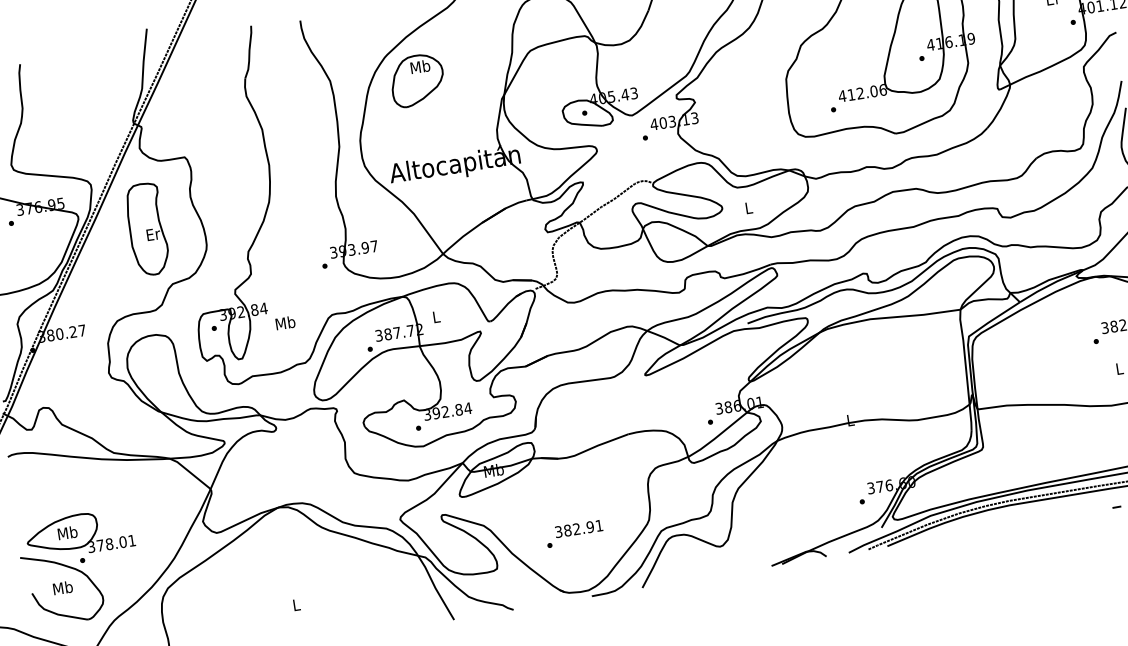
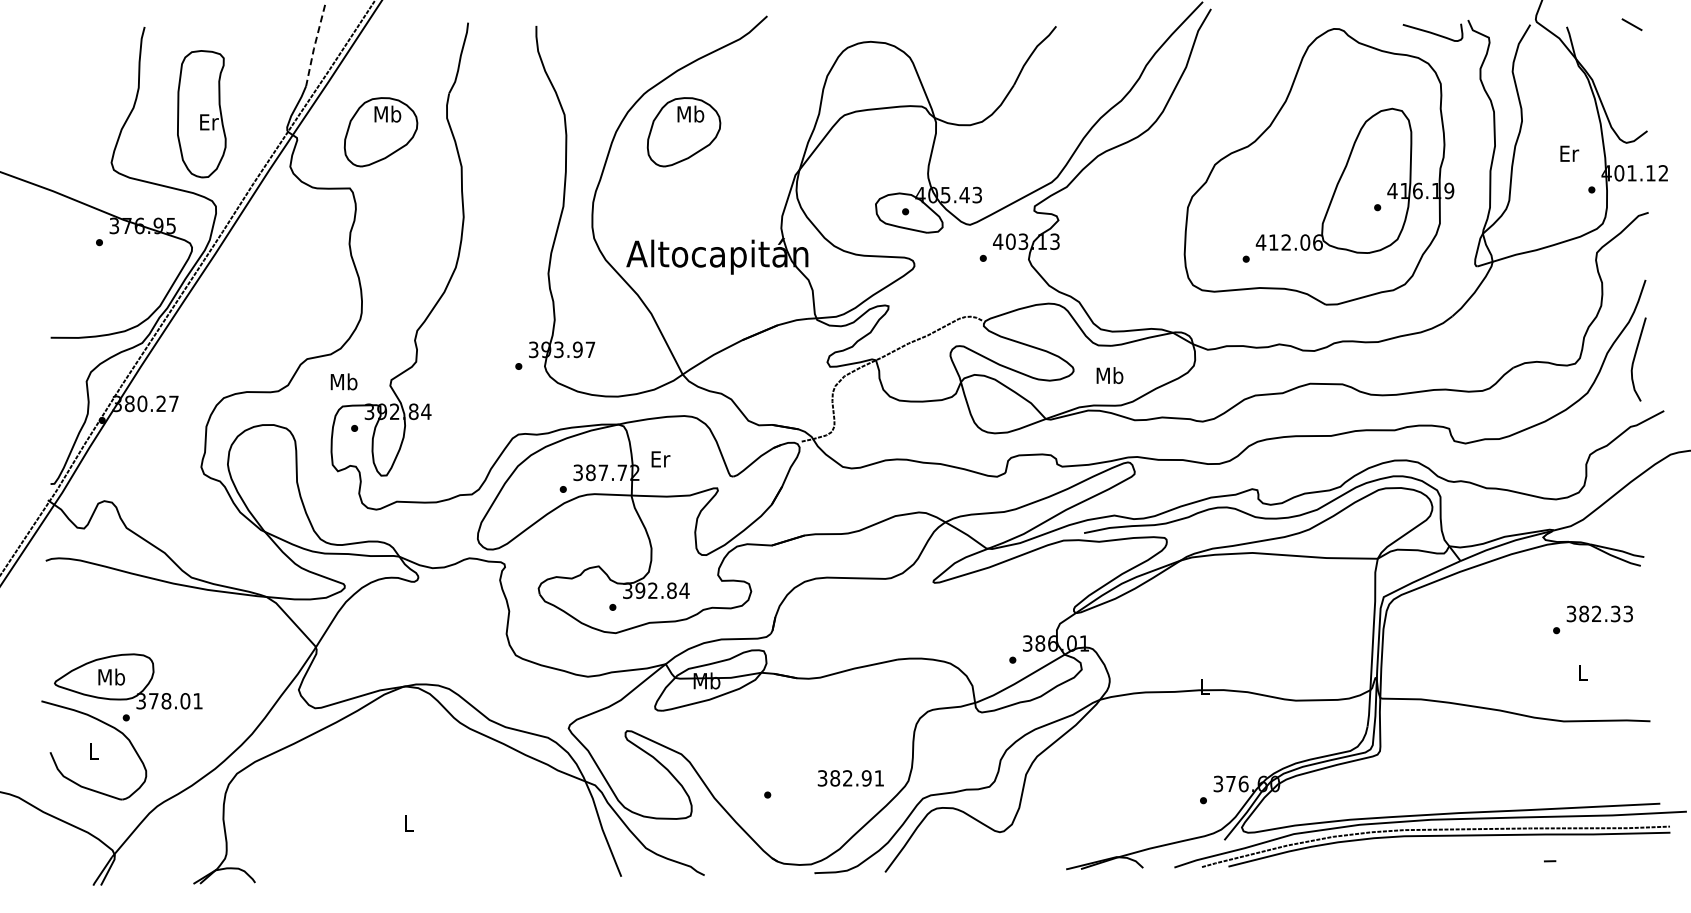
line: (143, 58) -> (314, 45), solid -> dashed
part: (200, 113) -> (380, 132), added
text: (748, 207) -> (1109, 375), L -> Mb
part: (147, 229) -> (201, 114), moved
text: (436, 317) -> (660, 459), L -> Er
text: (285, 322) -> (343, 381), moved
text: (578, 528) -> (850, 778), moved
text: (62, 587) -> (93, 750), Mb -> L

